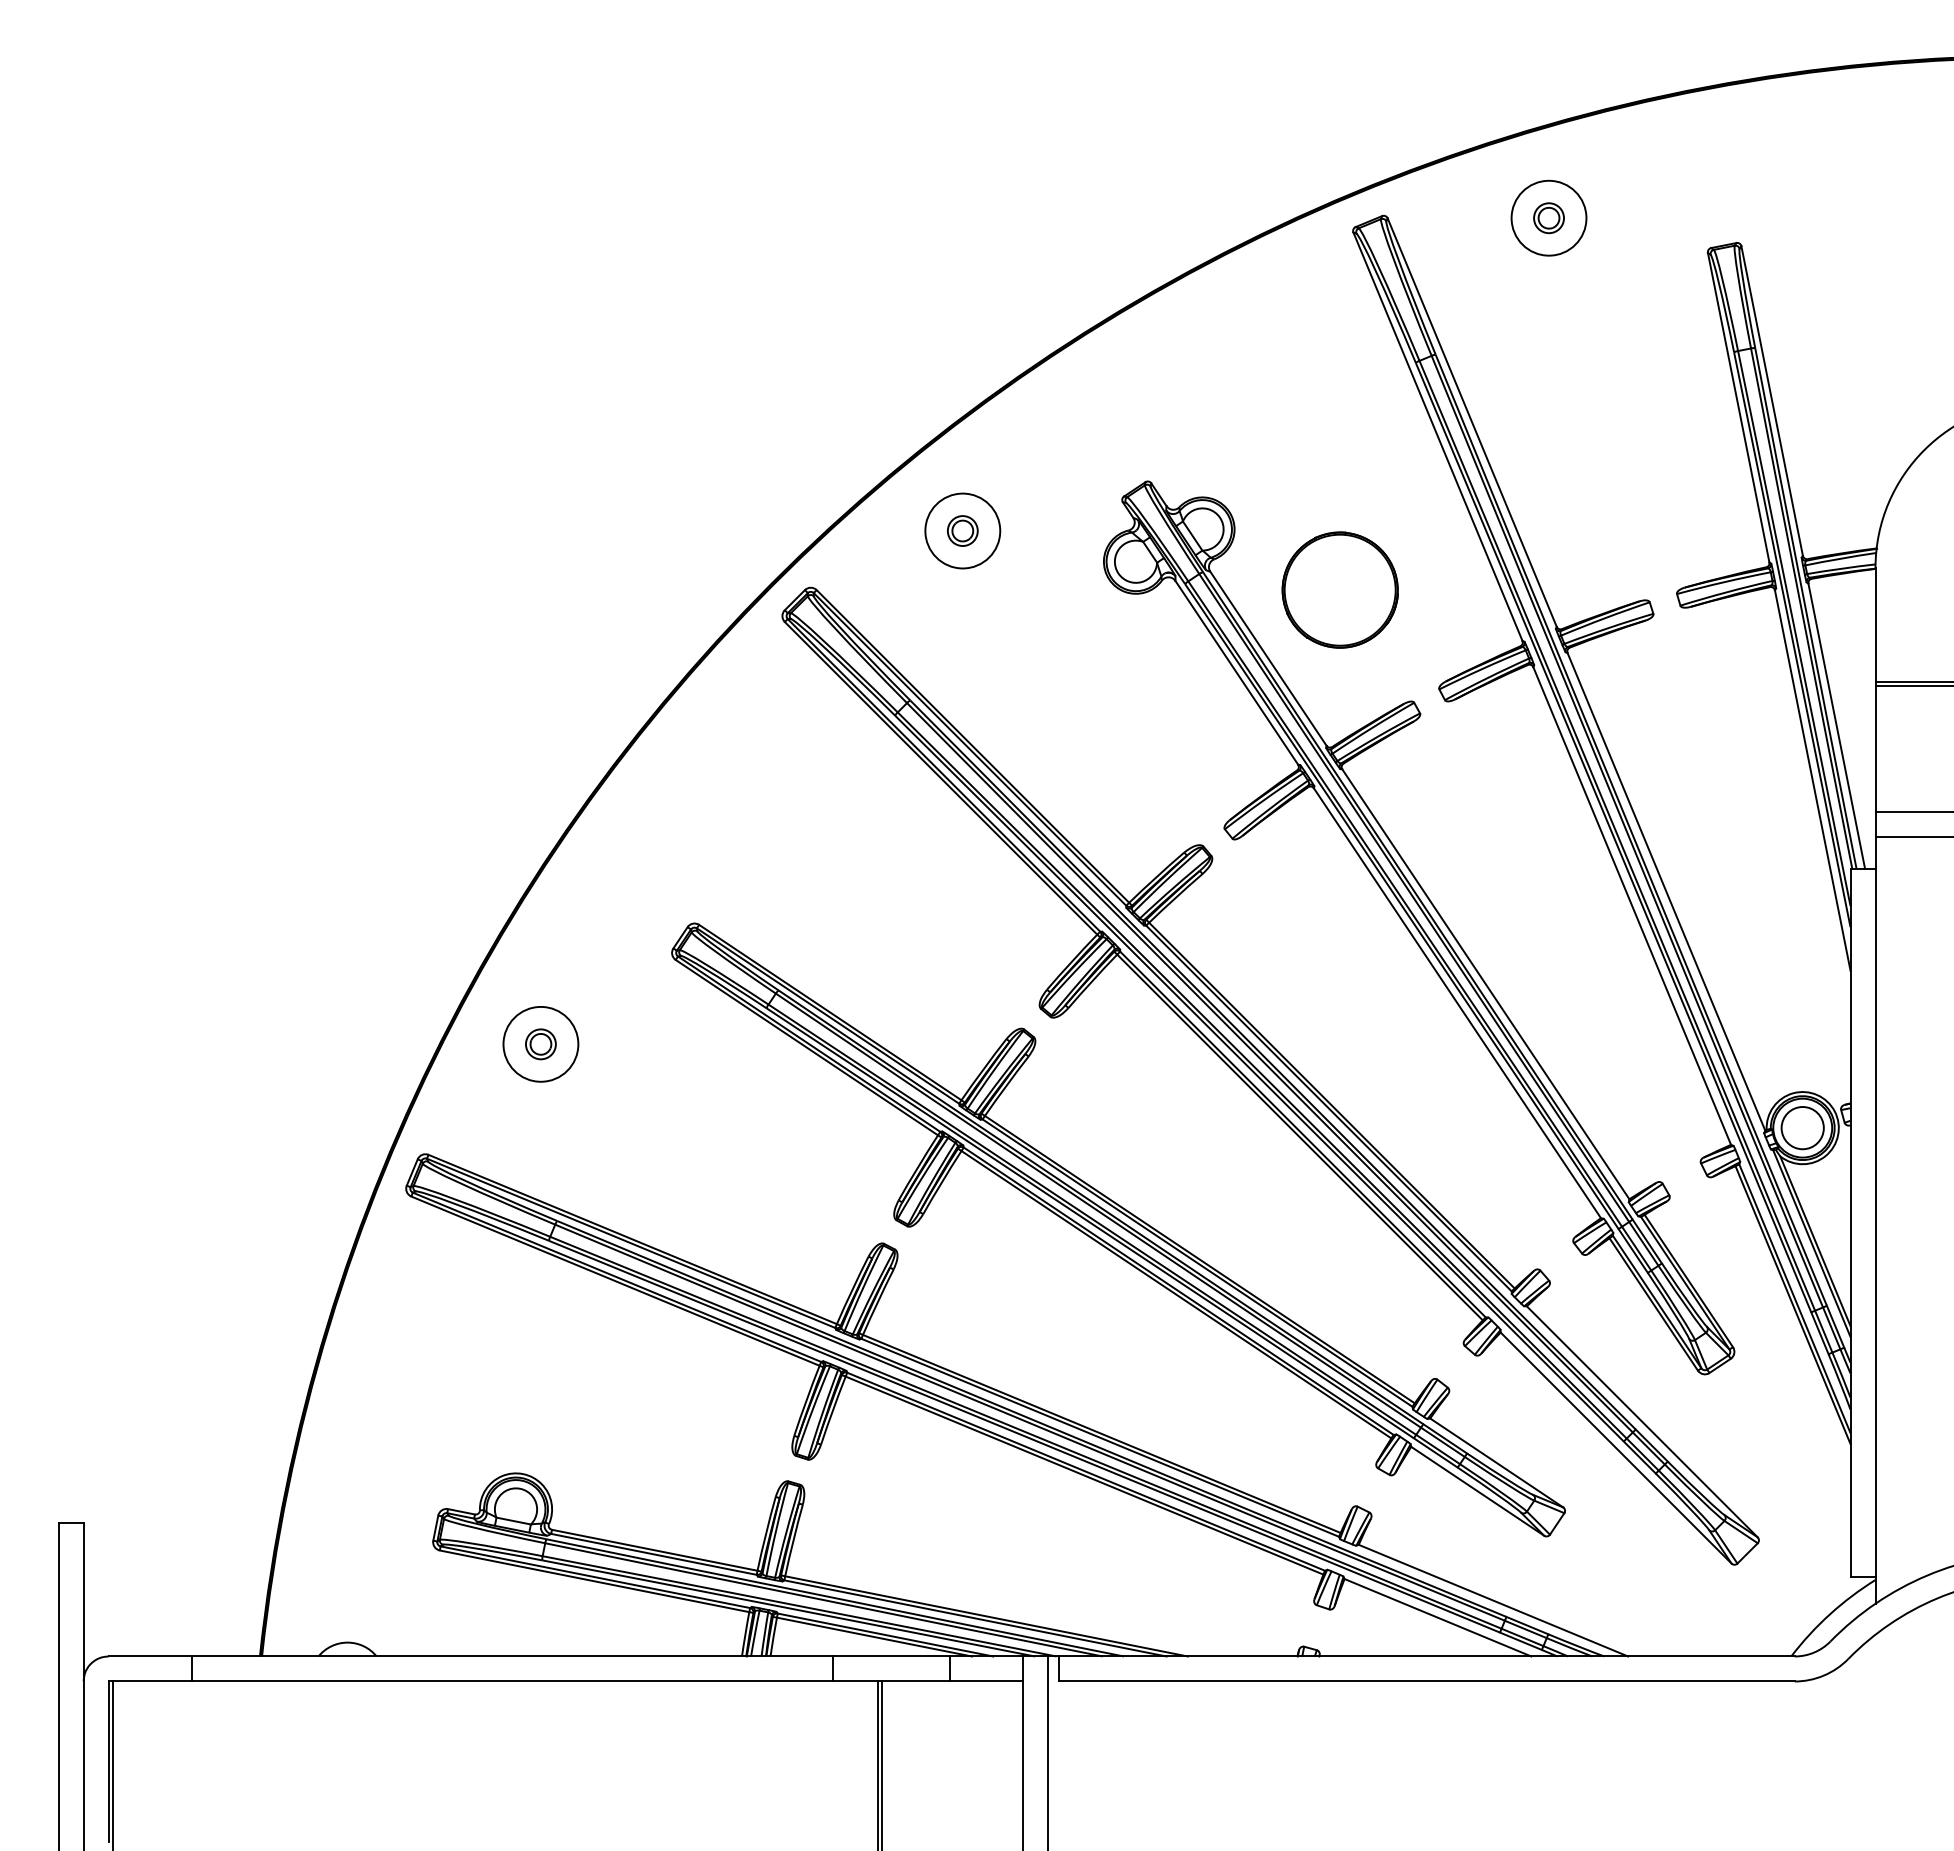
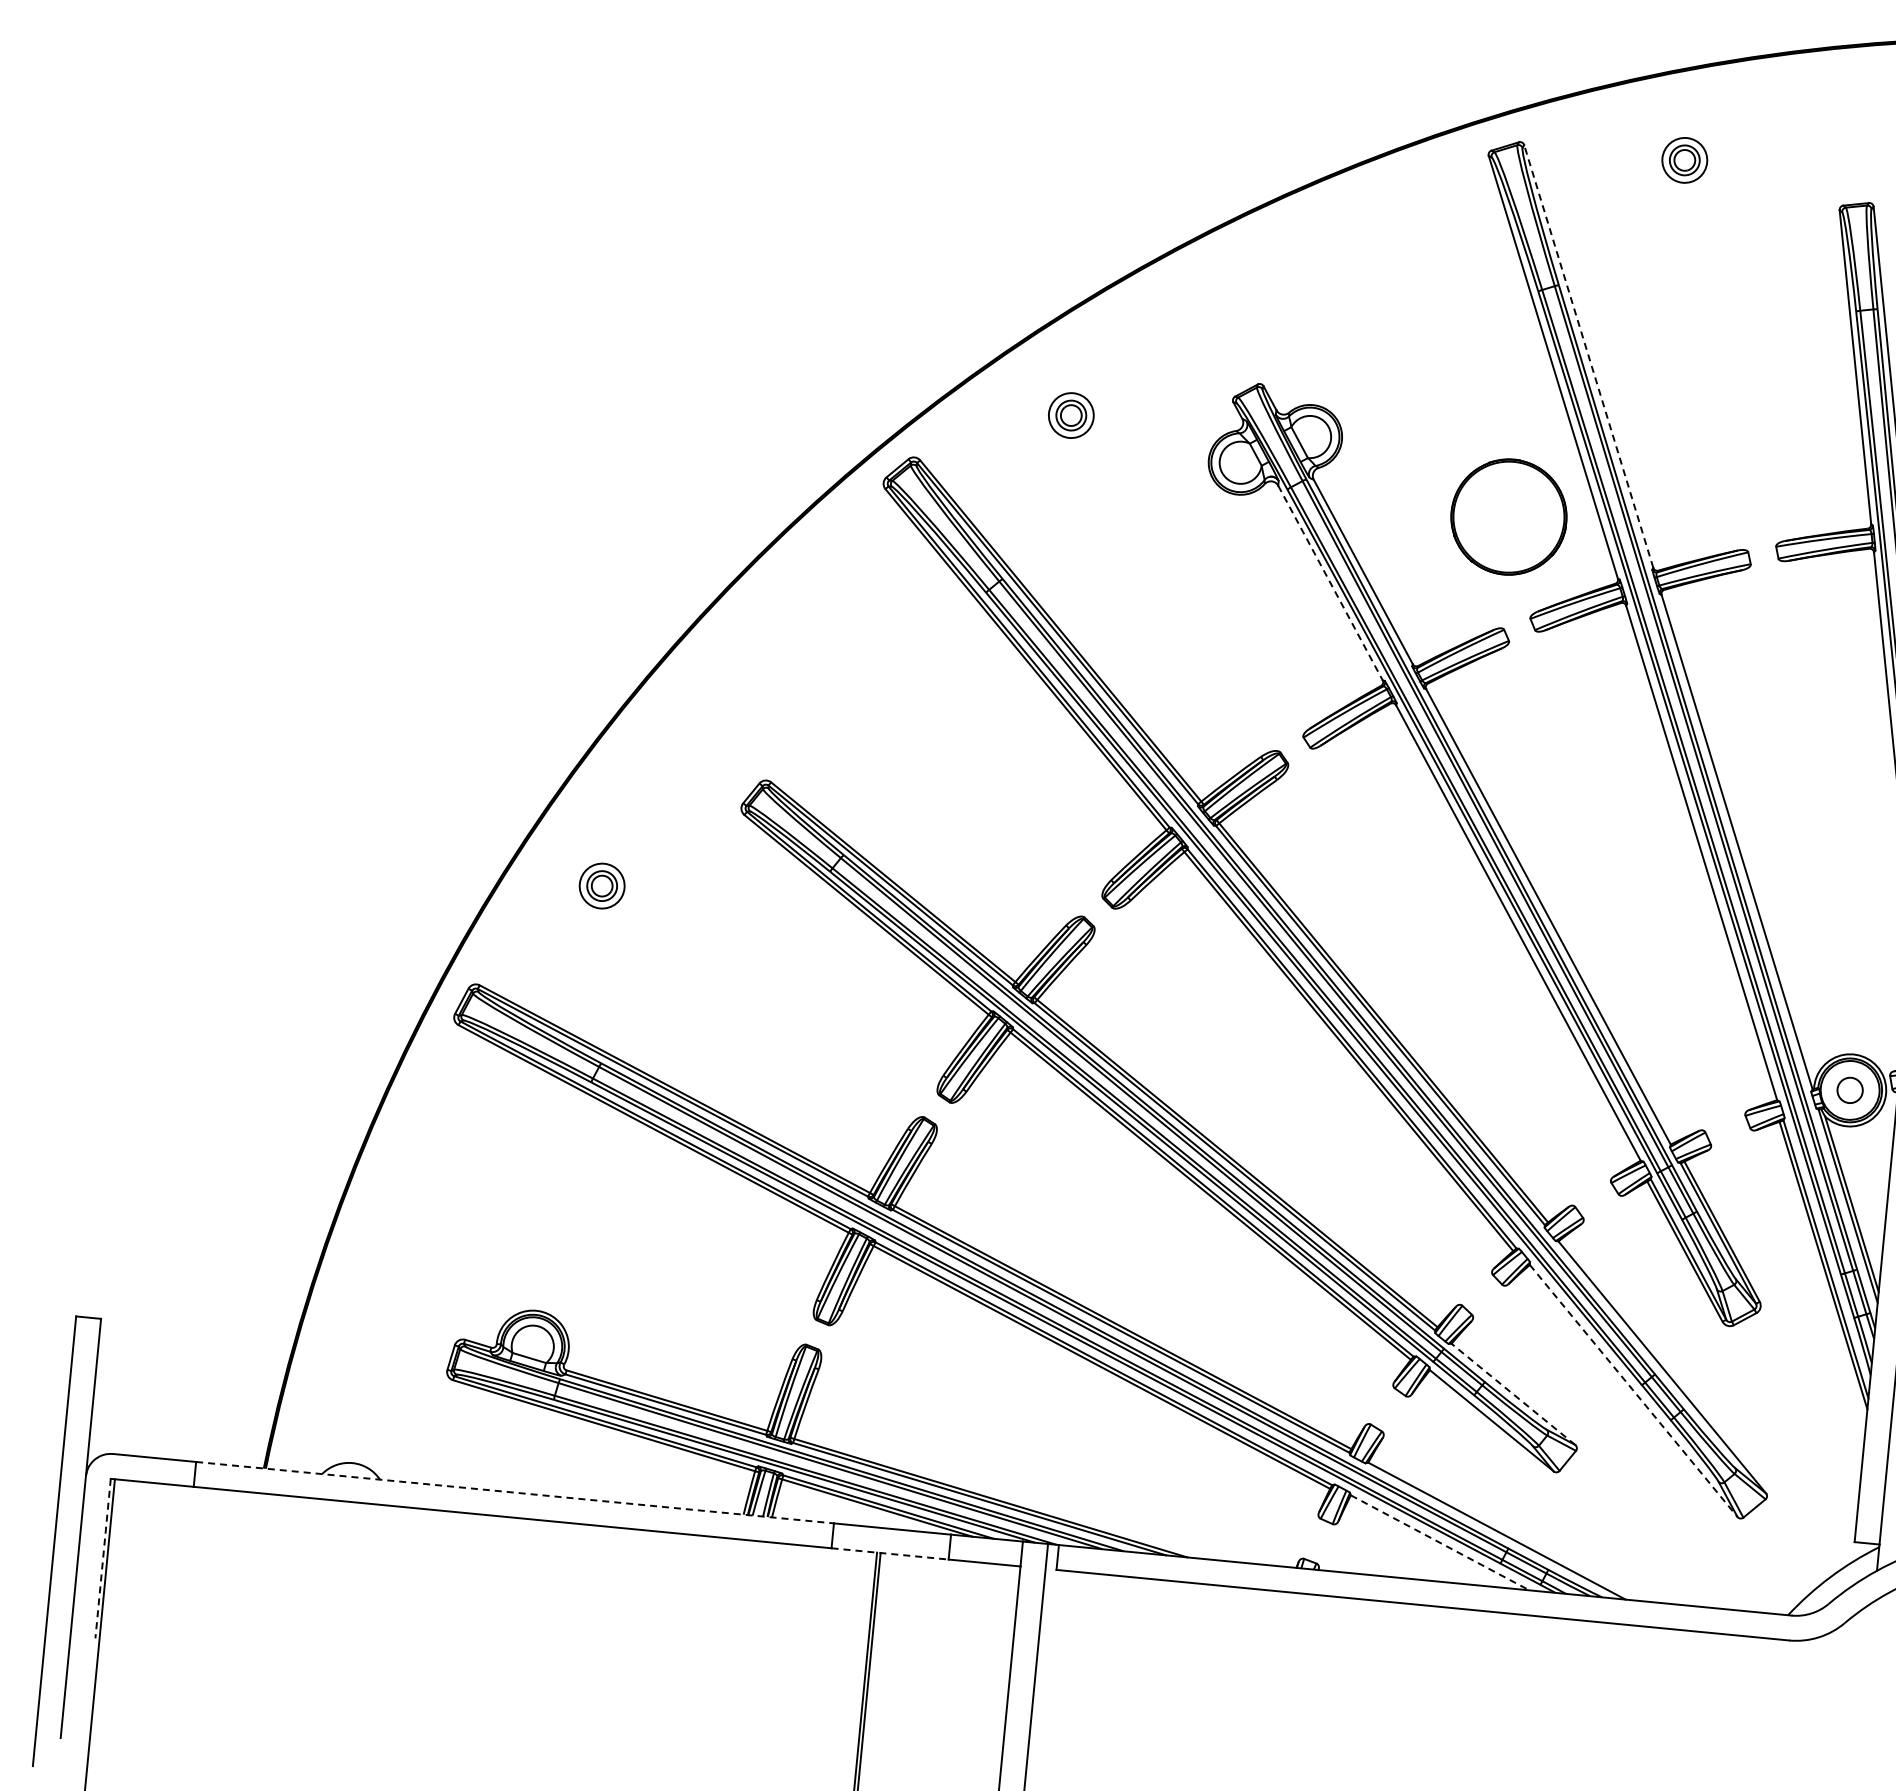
circle: (1548, 217) -> (1684, 159), size x0.6
line: (1472, 422) -> (1589, 356), solid -> dashed
circle: (962, 530) -> (1071, 415), size x0.6
part: (1339, 589) -> (1508, 516), moved
line: (1237, 673) -> (1331, 583), solid -> dashed
circle: (540, 1043) -> (601, 885), size x0.6
circle: (1802, 1128) -> (1849, 1090), size x0.6
line: (1616, 1448) -> (1634, 1391), solid -> dashed
line: (1496, 1462) -> (1513, 1393), solid -> dashed
line: (1438, 1617) -> (1440, 1542), solid -> dashed
line: (512, 1656) -> (515, 1492), solid -> dashed
line: (891, 1681) -> (890, 1553), solid -> dashed
line: (108, 1762) -> (102, 1559), solid -> dashed

